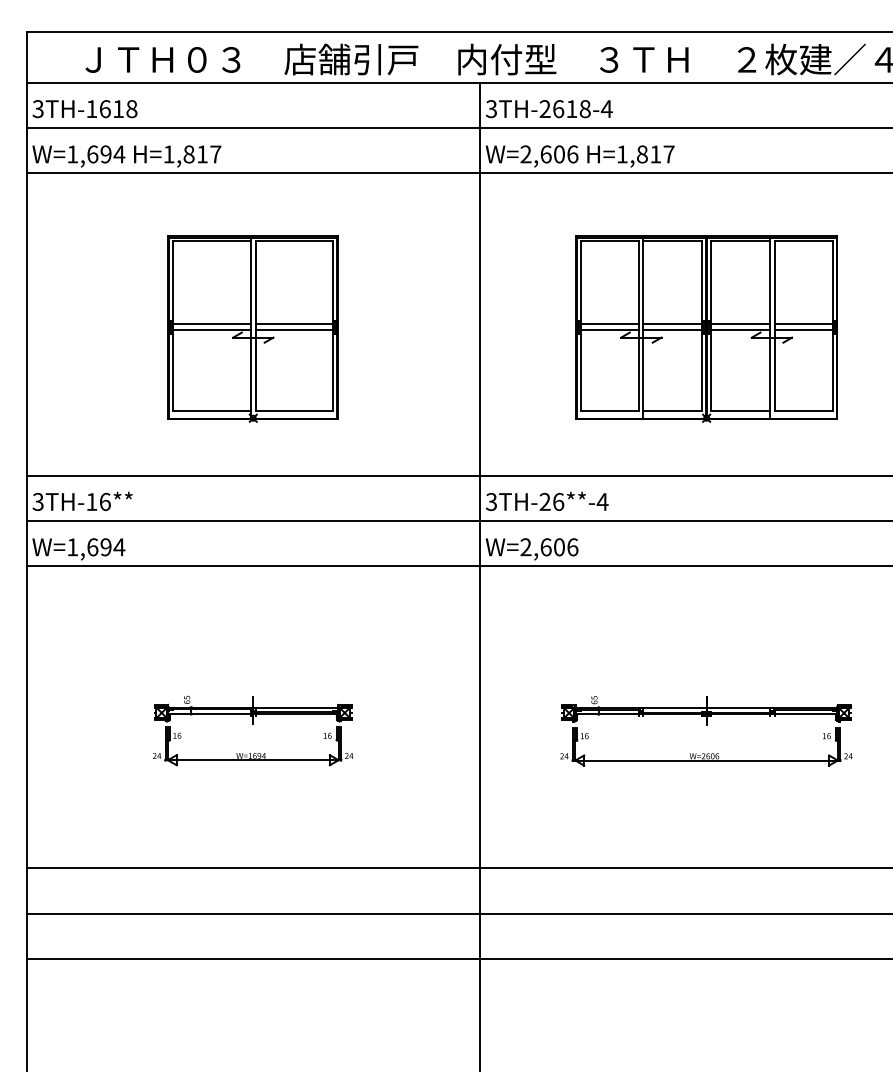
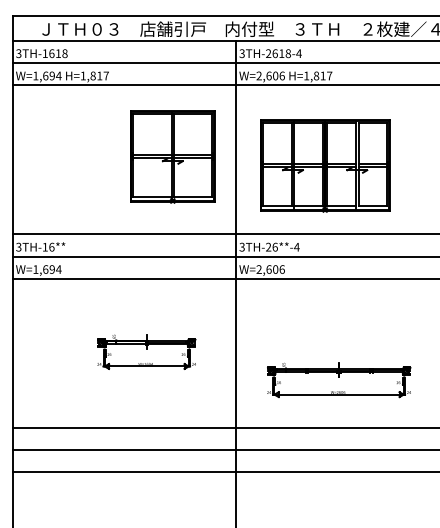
part: (252, 327) -> (172, 156), moved
part: (707, 327) -> (325, 165), moved
part: (252, 729) -> (146, 351), moved
part: (707, 731) -> (339, 380), moved

